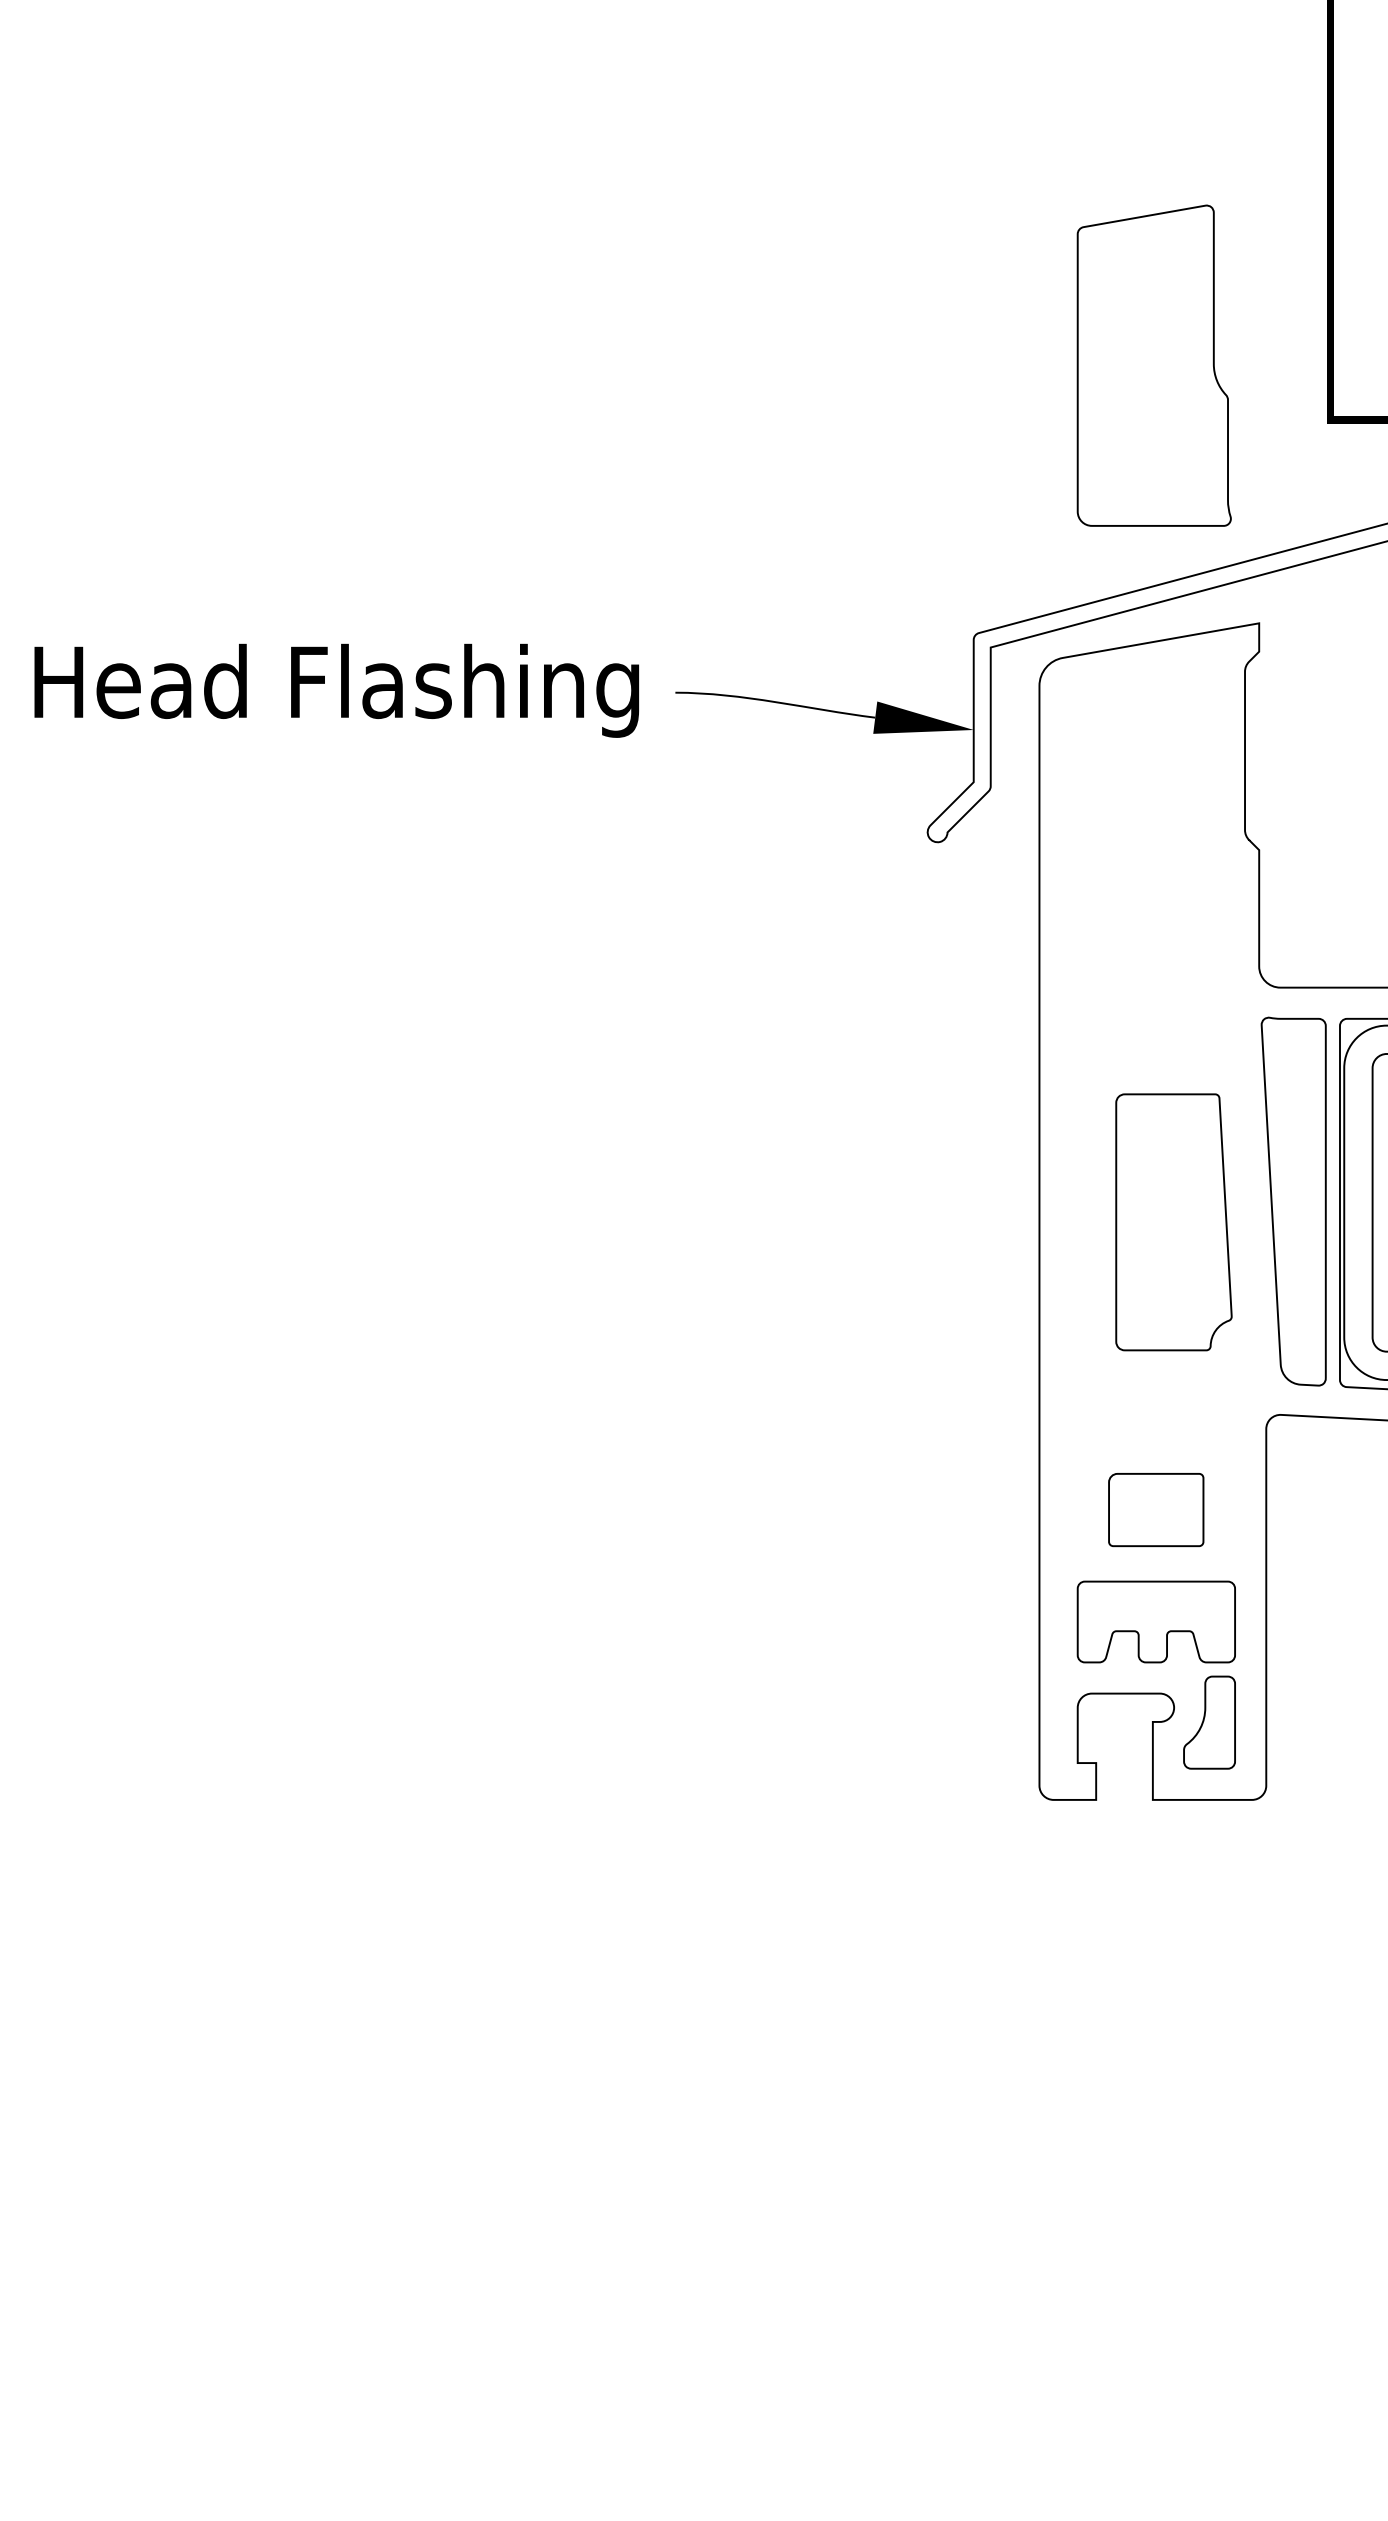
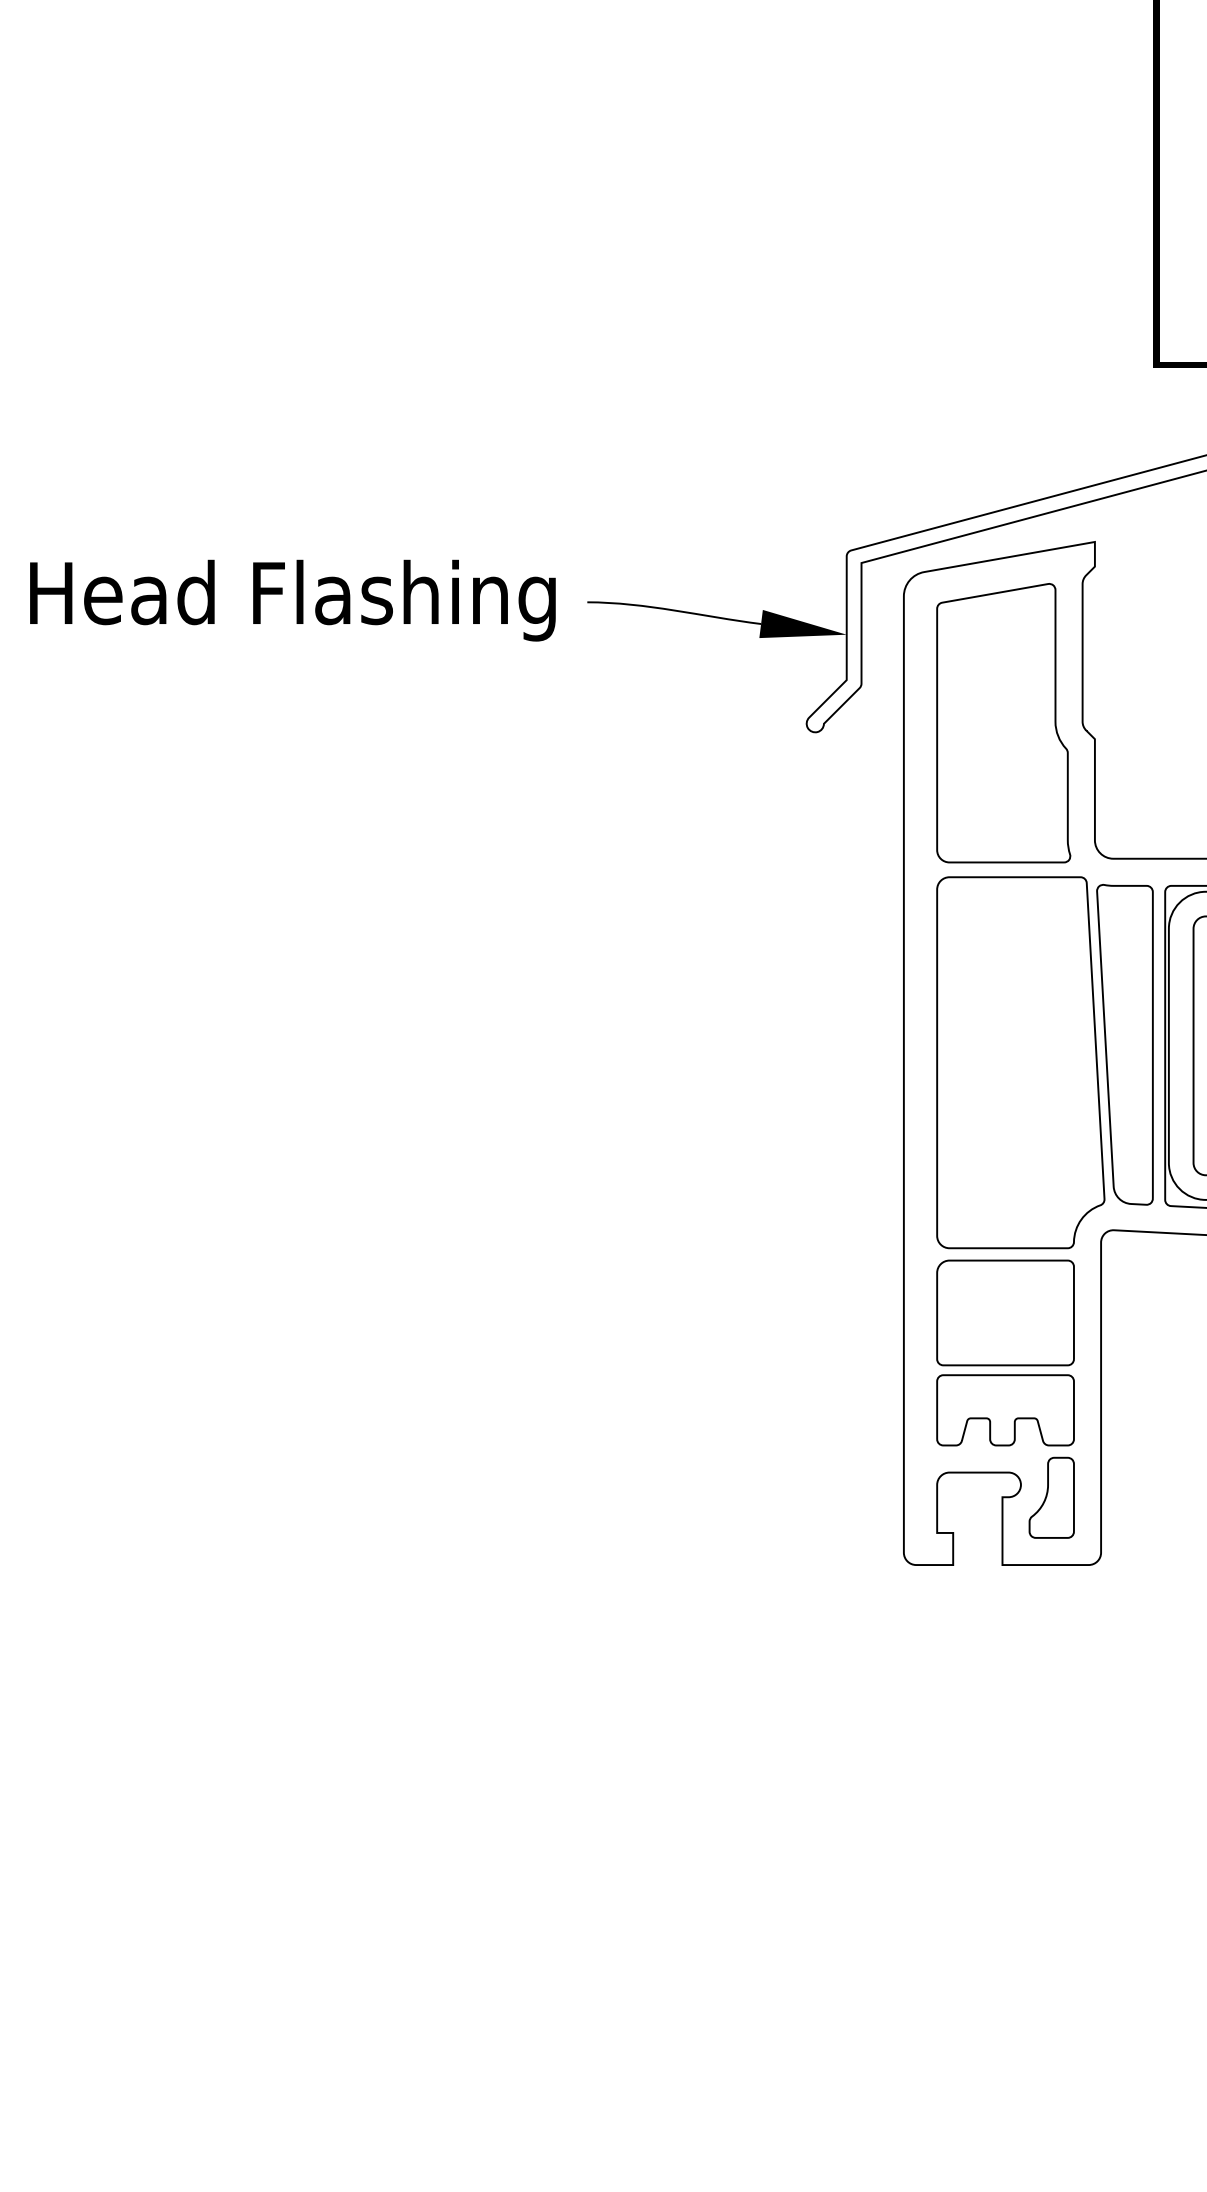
part: (1153, 365) -> (1003, 722), moved
part: (1173, 1222) -> (1020, 1062), size x1.67
part: (1155, 1509) -> (1004, 1312), size x1.67

